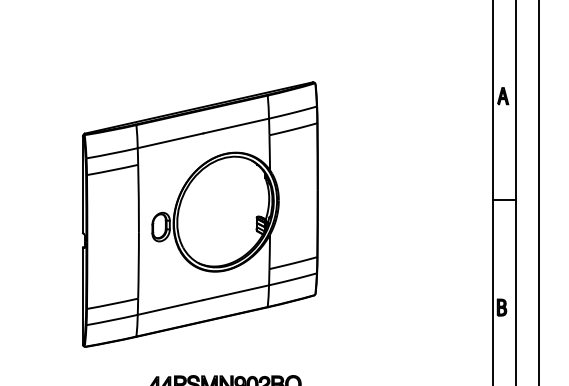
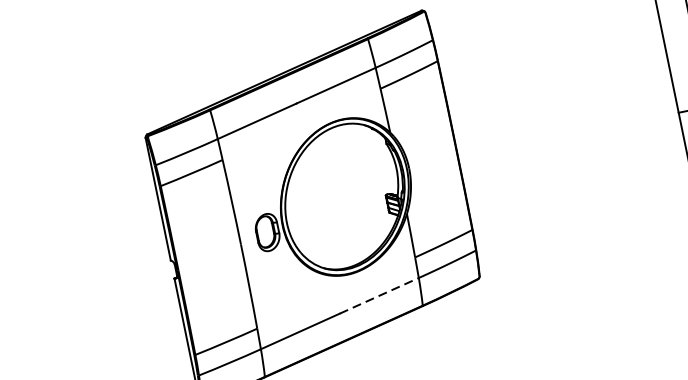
line: (236, 292) -> (379, 295), solid -> dashed

